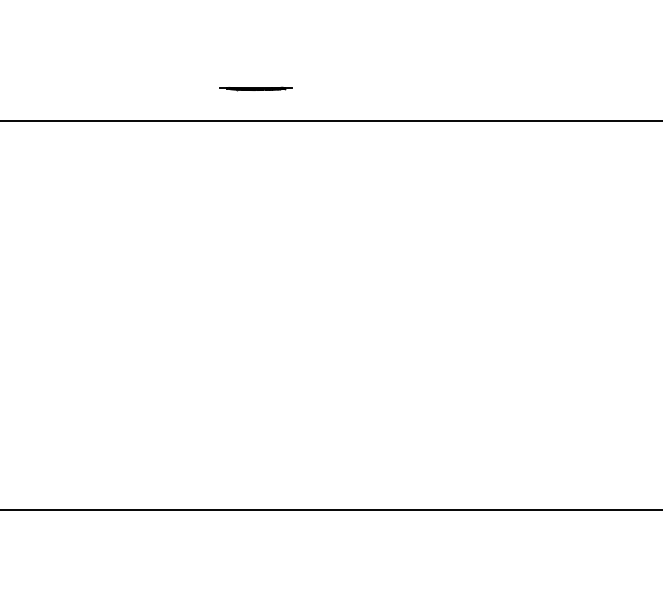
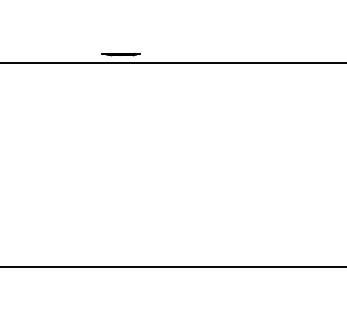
part: (255, 88) -> (120, 54), moved

